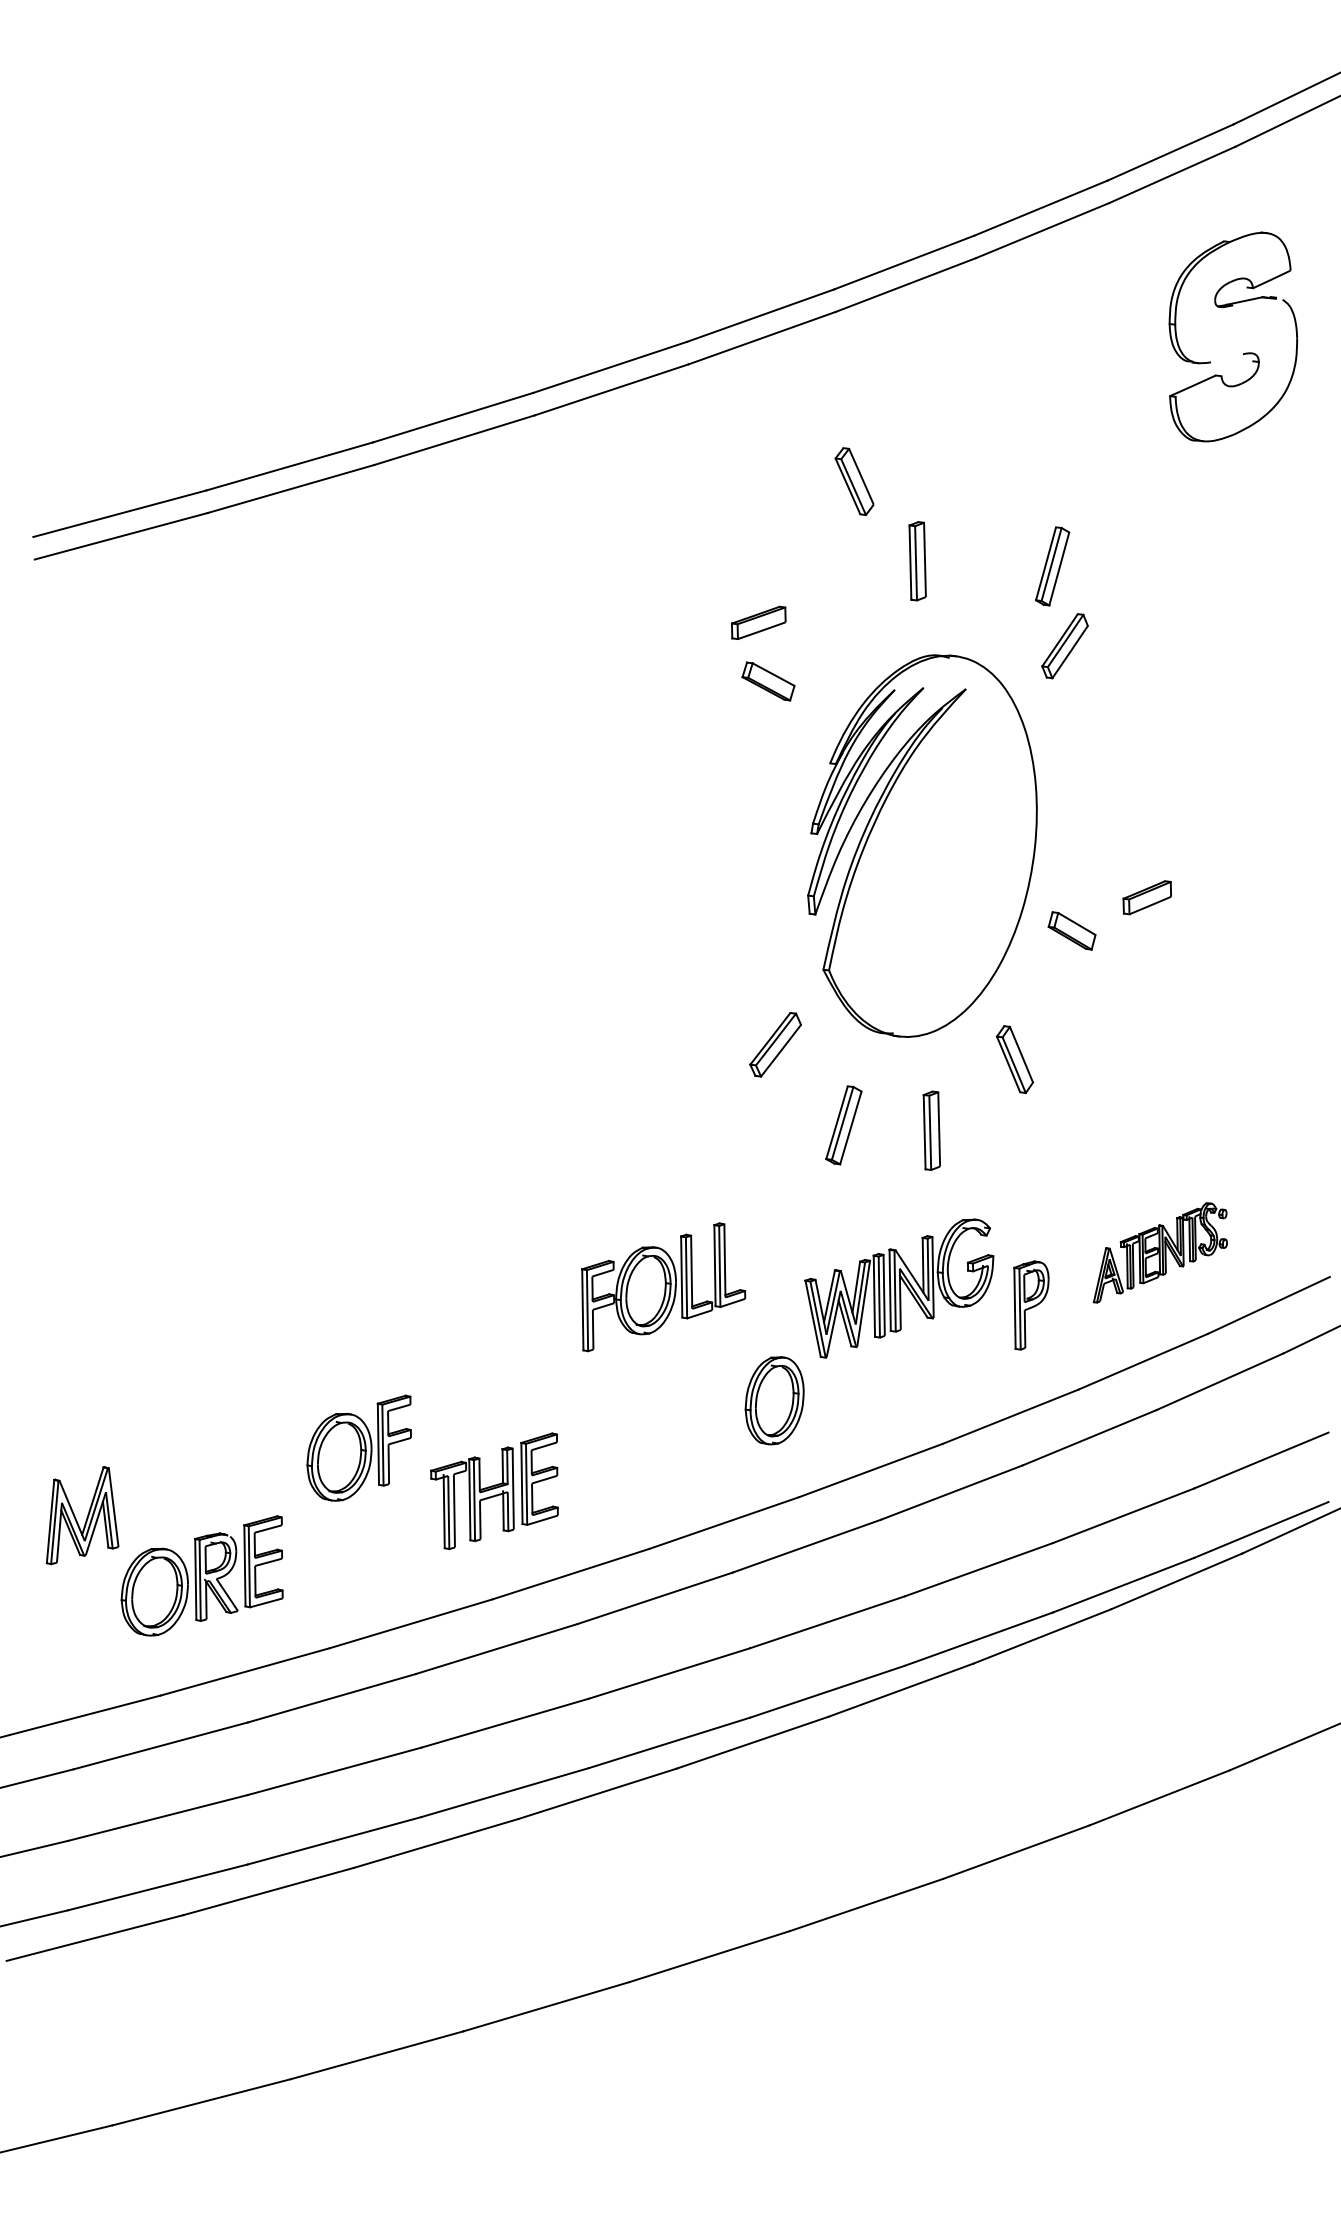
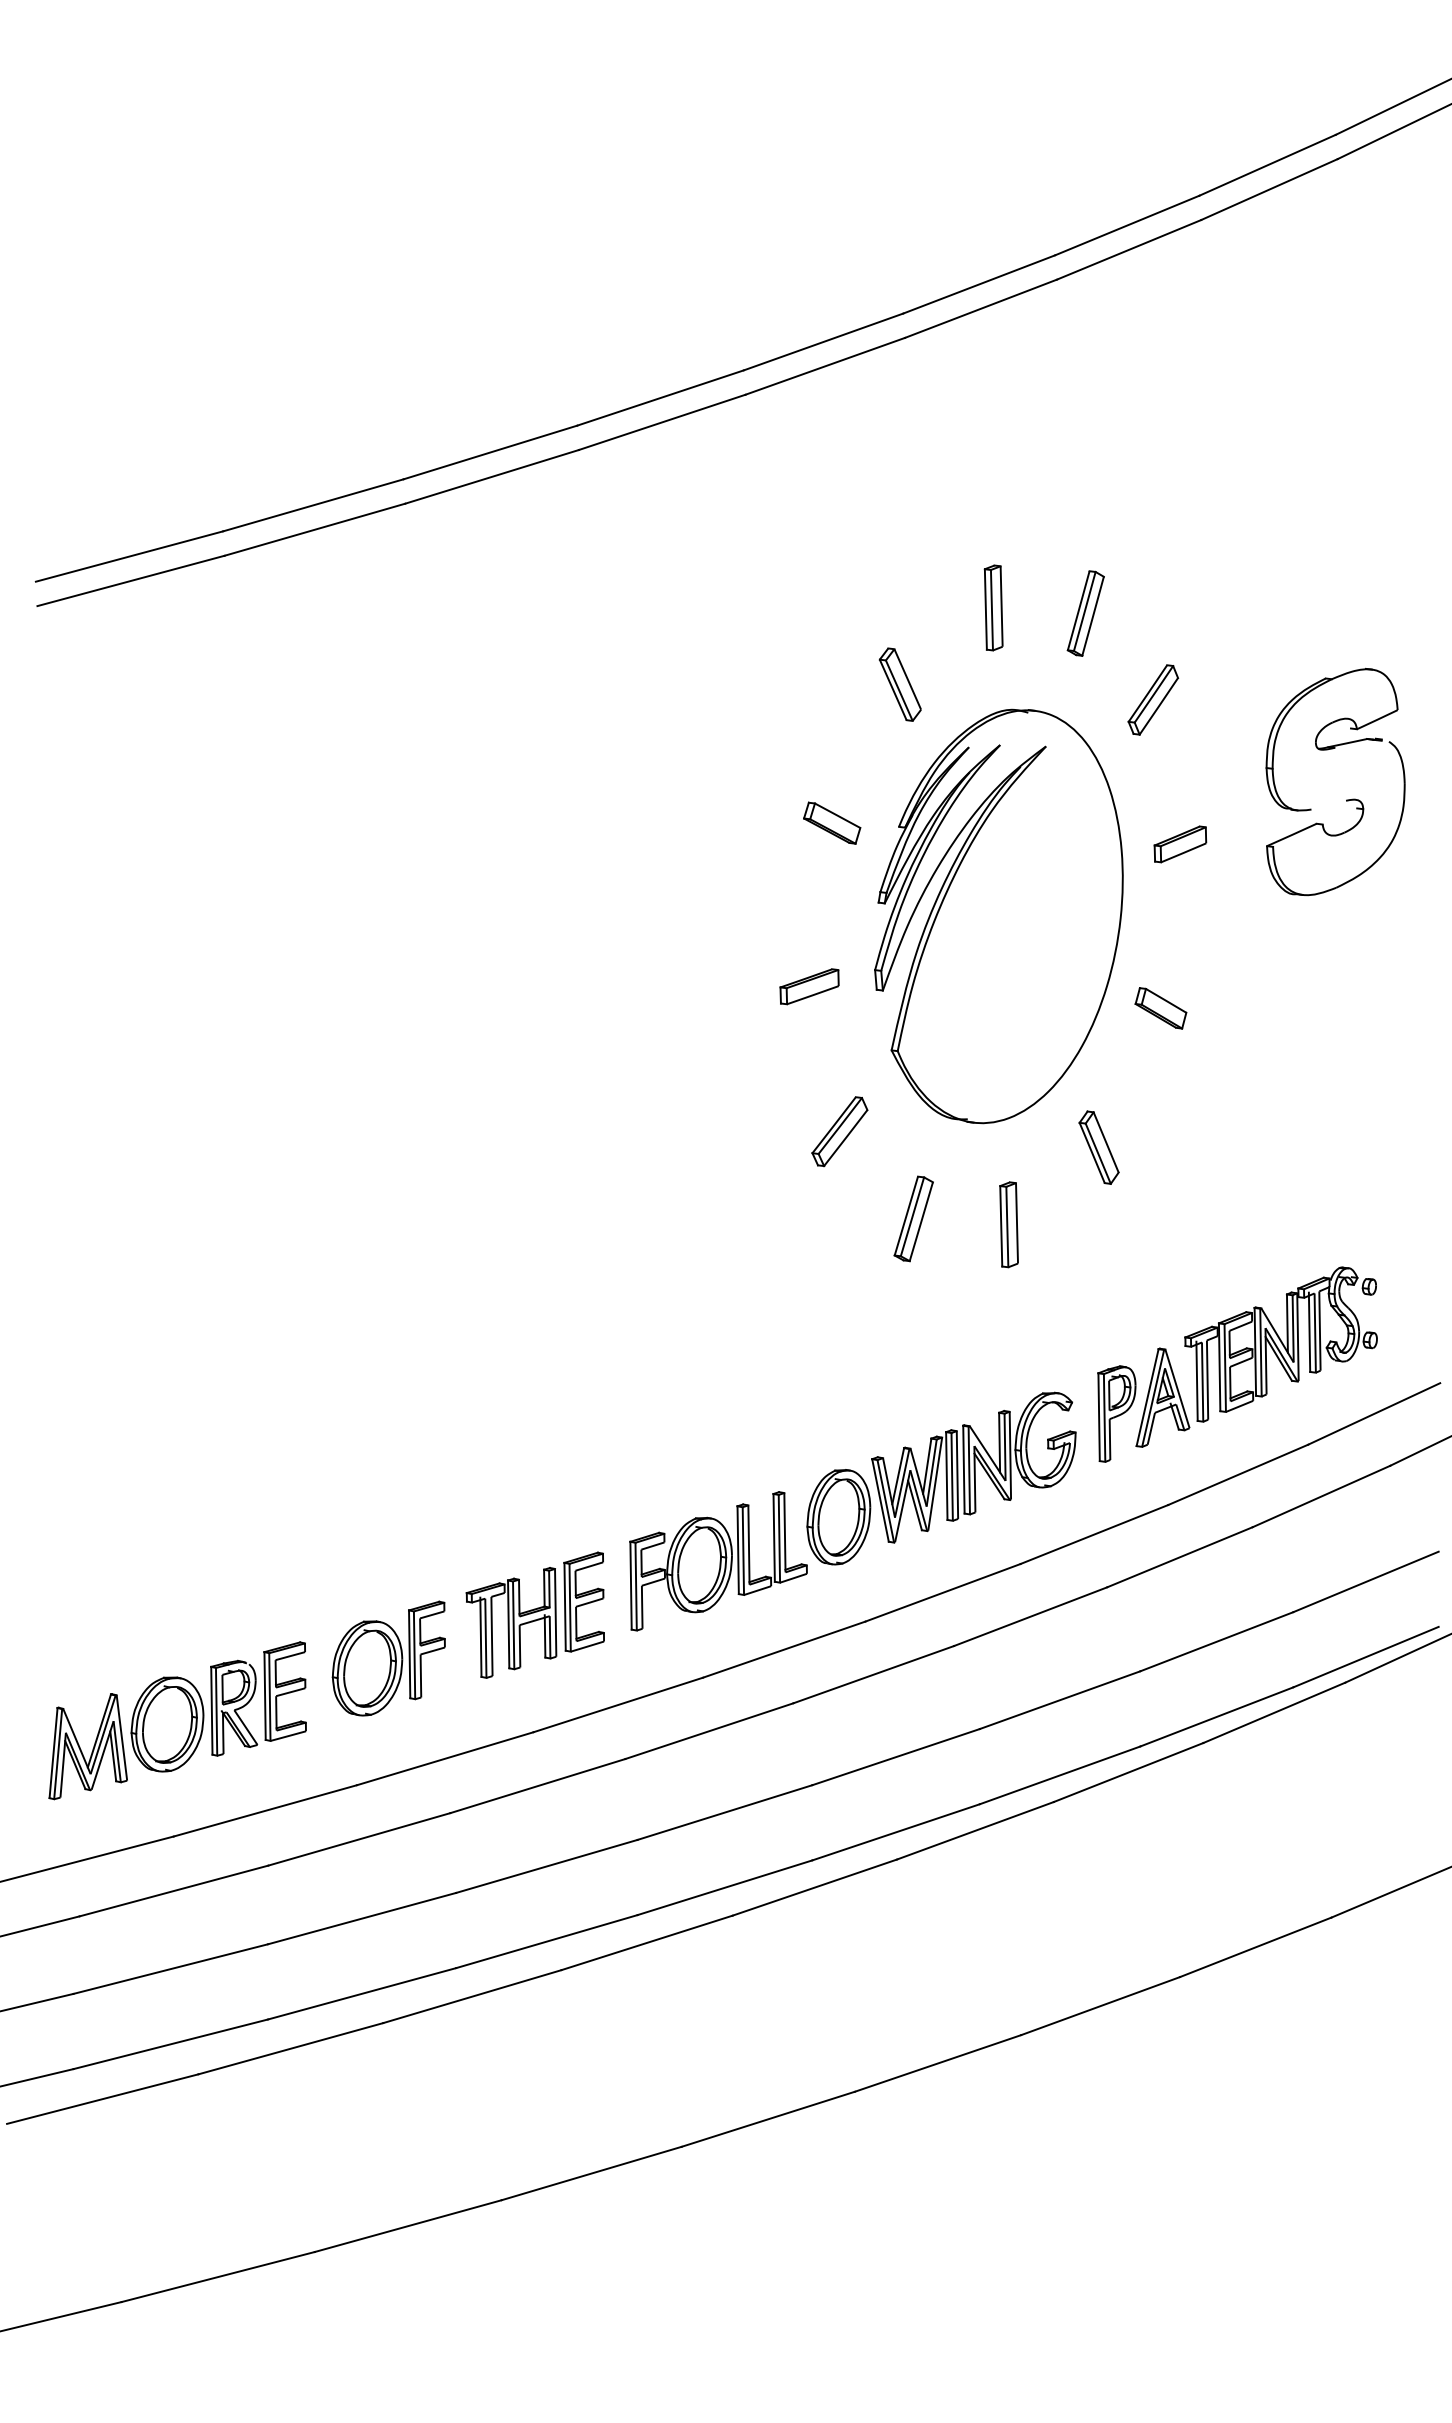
part: (1243, 353) -> (1346, 799), moved
part: (853, 481) -> (899, 684), moved
part: (1052, 566) -> (1085, 613), moved
part: (758, 622) -> (809, 986), moved
part: (768, 680) -> (832, 822), moved
part: (1147, 897) -> (1180, 844), moved
part: (1160, 1252) -> (1256, 1356), size x1.67
part: (663, 1287) -> (718, 1561), moved
part: (899, 1288) -> (973, 1467), moved
part: (358, 1448) -> (388, 1658), moved
part: (81, 1515) -> (87, 1746), moved

